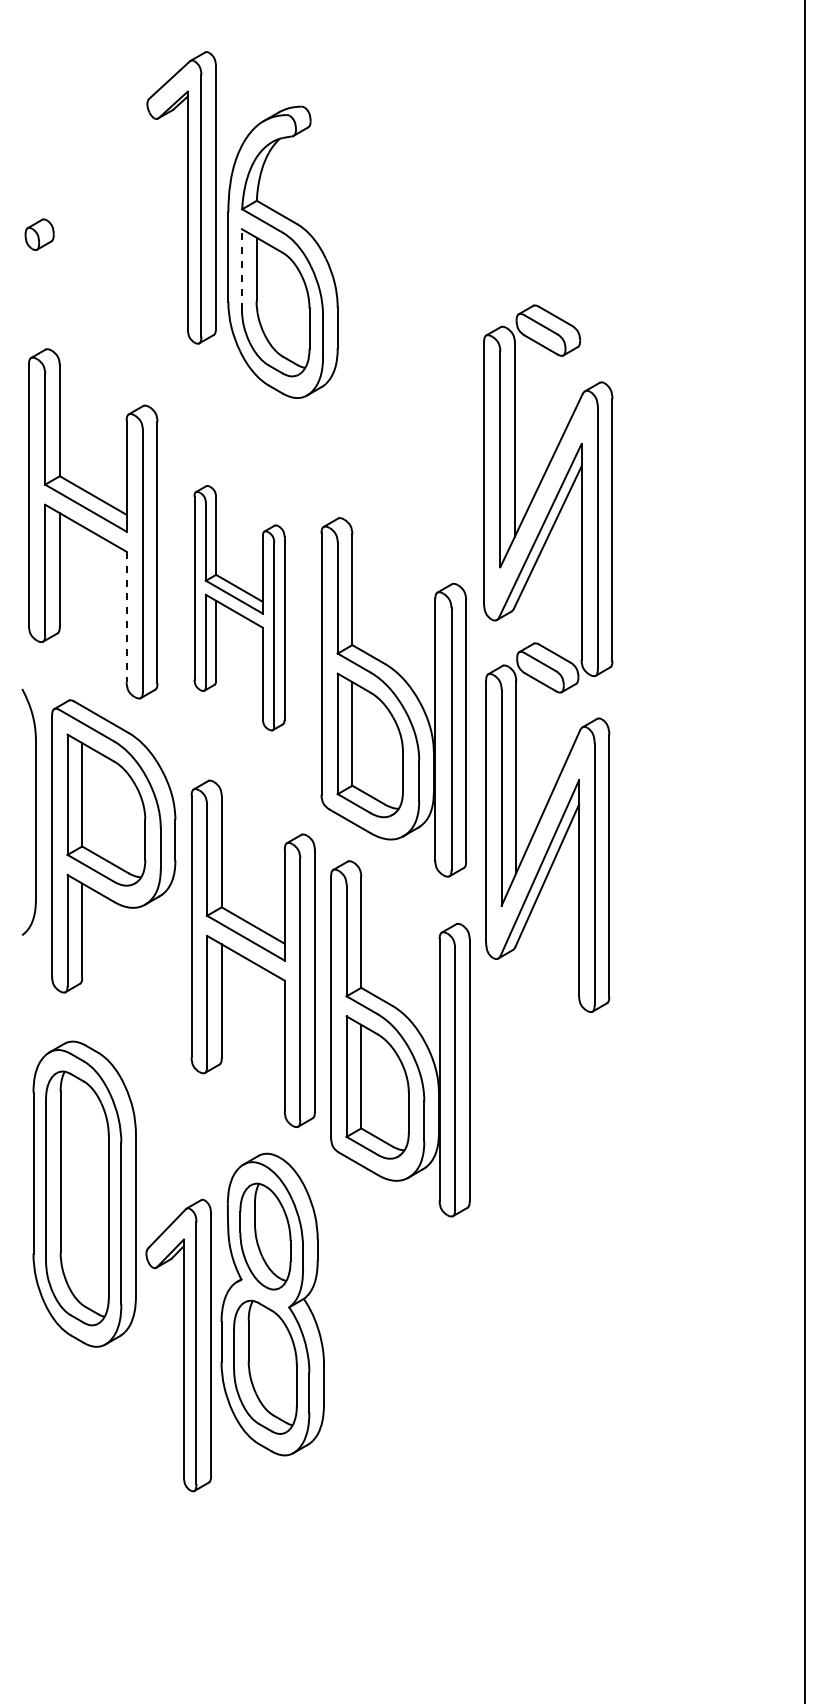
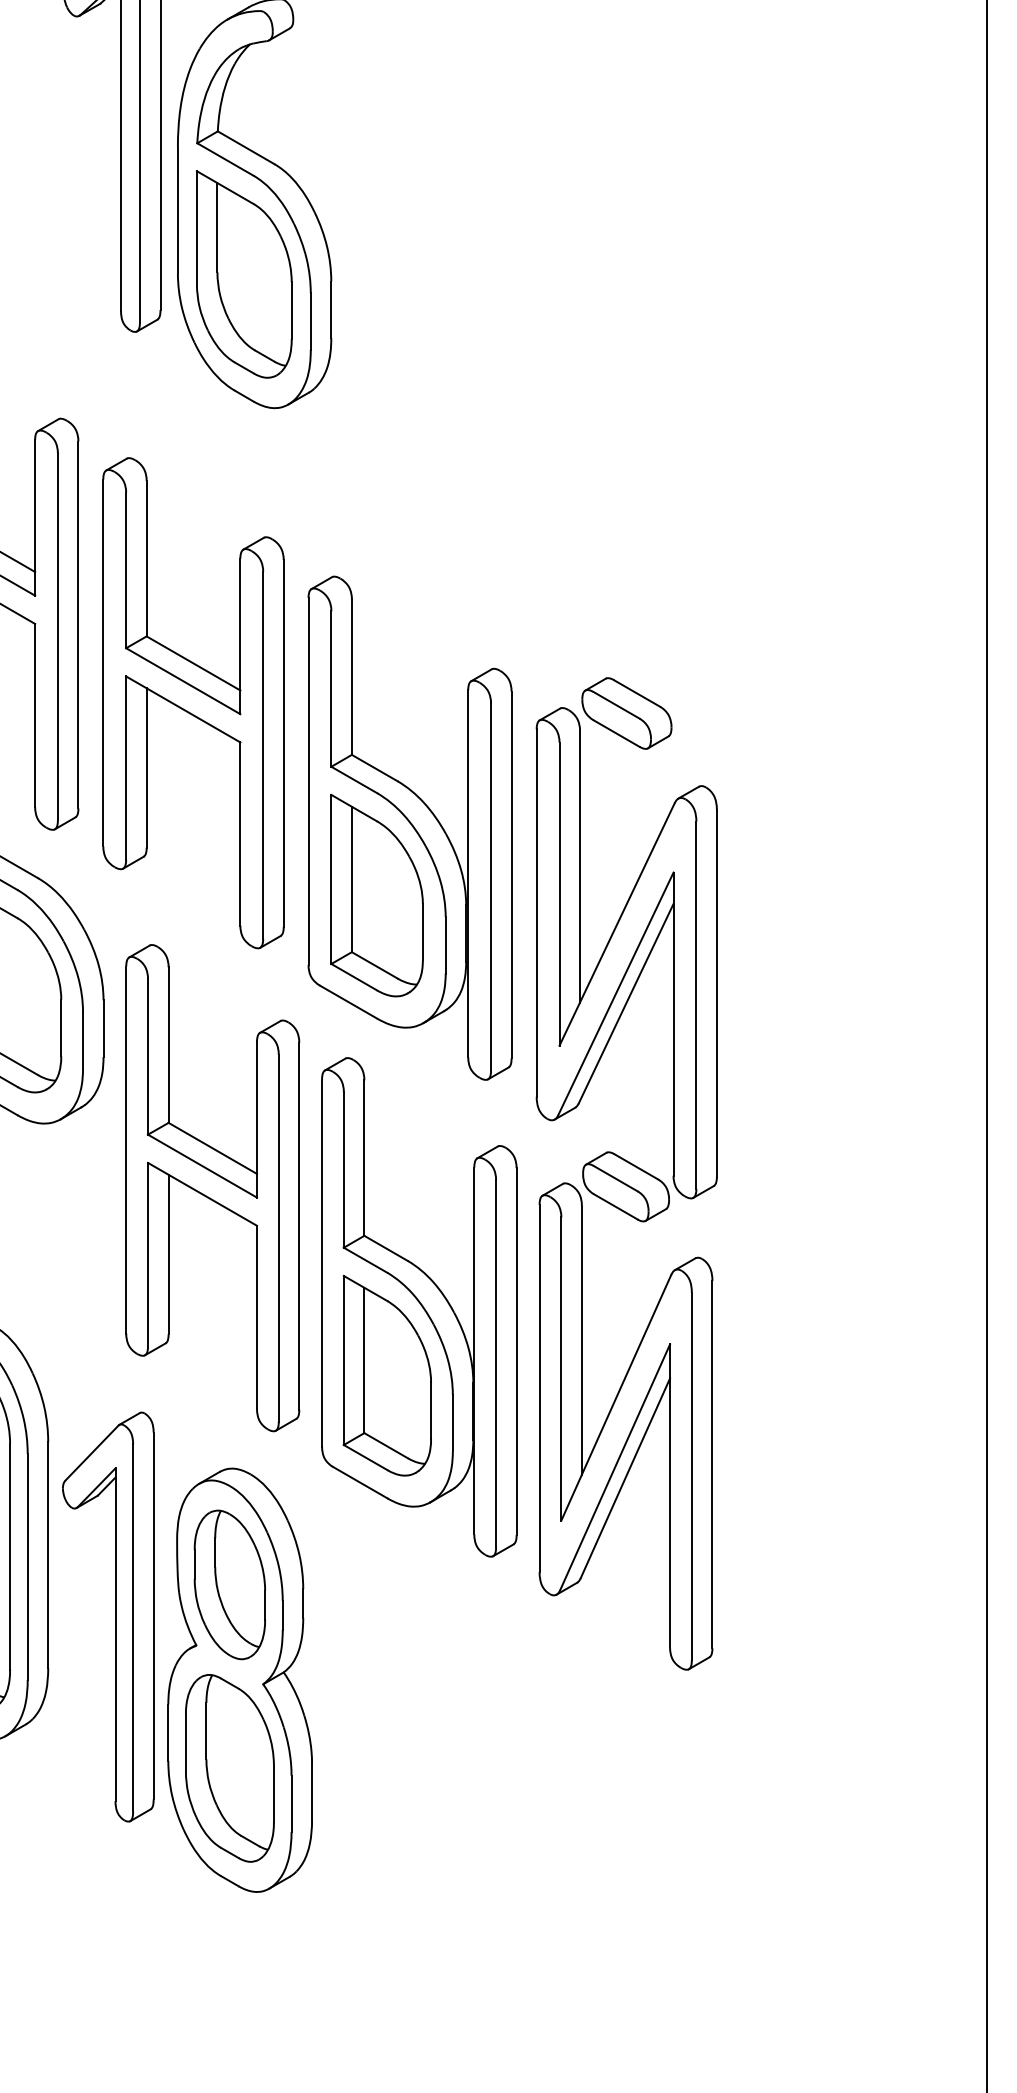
line: (241, 268) -> (196, 226), dashed -> solid
part: (239, 607) -> (193, 702), size x1.43
line: (126, 617) -> (34, 716), dashed -> solid
part: (548, 658) -> (627, 1173), moved
part: (178, 1345) -> (107, 1617), moved

